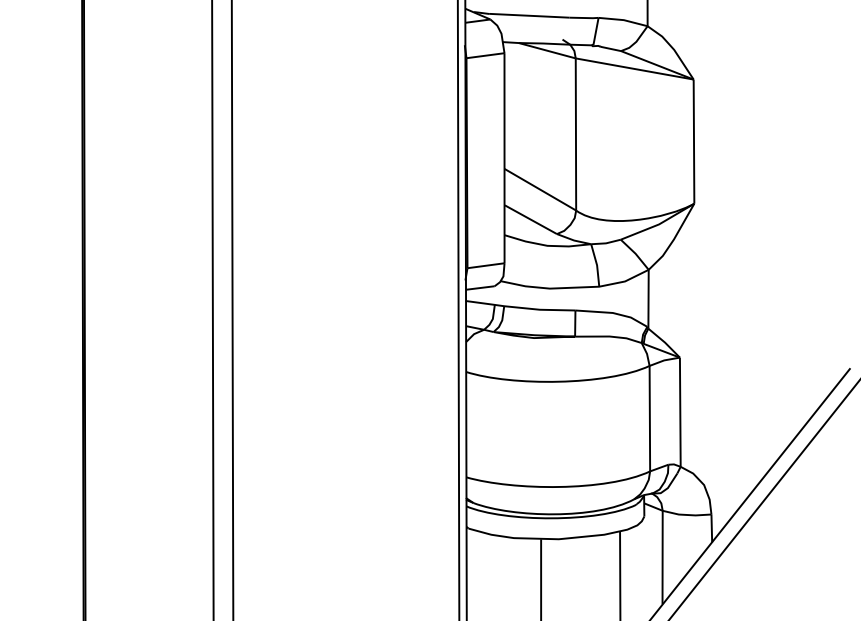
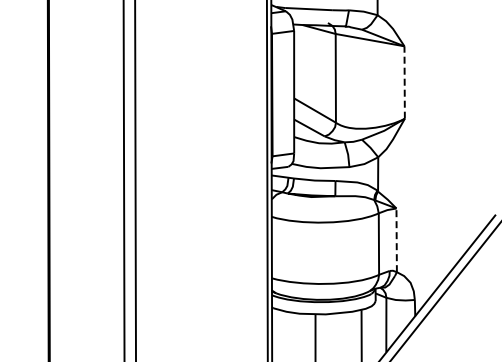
line: (693, 141) -> (404, 82), solid -> dashed
line: (679, 412) -> (396, 240), solid -> dashed

